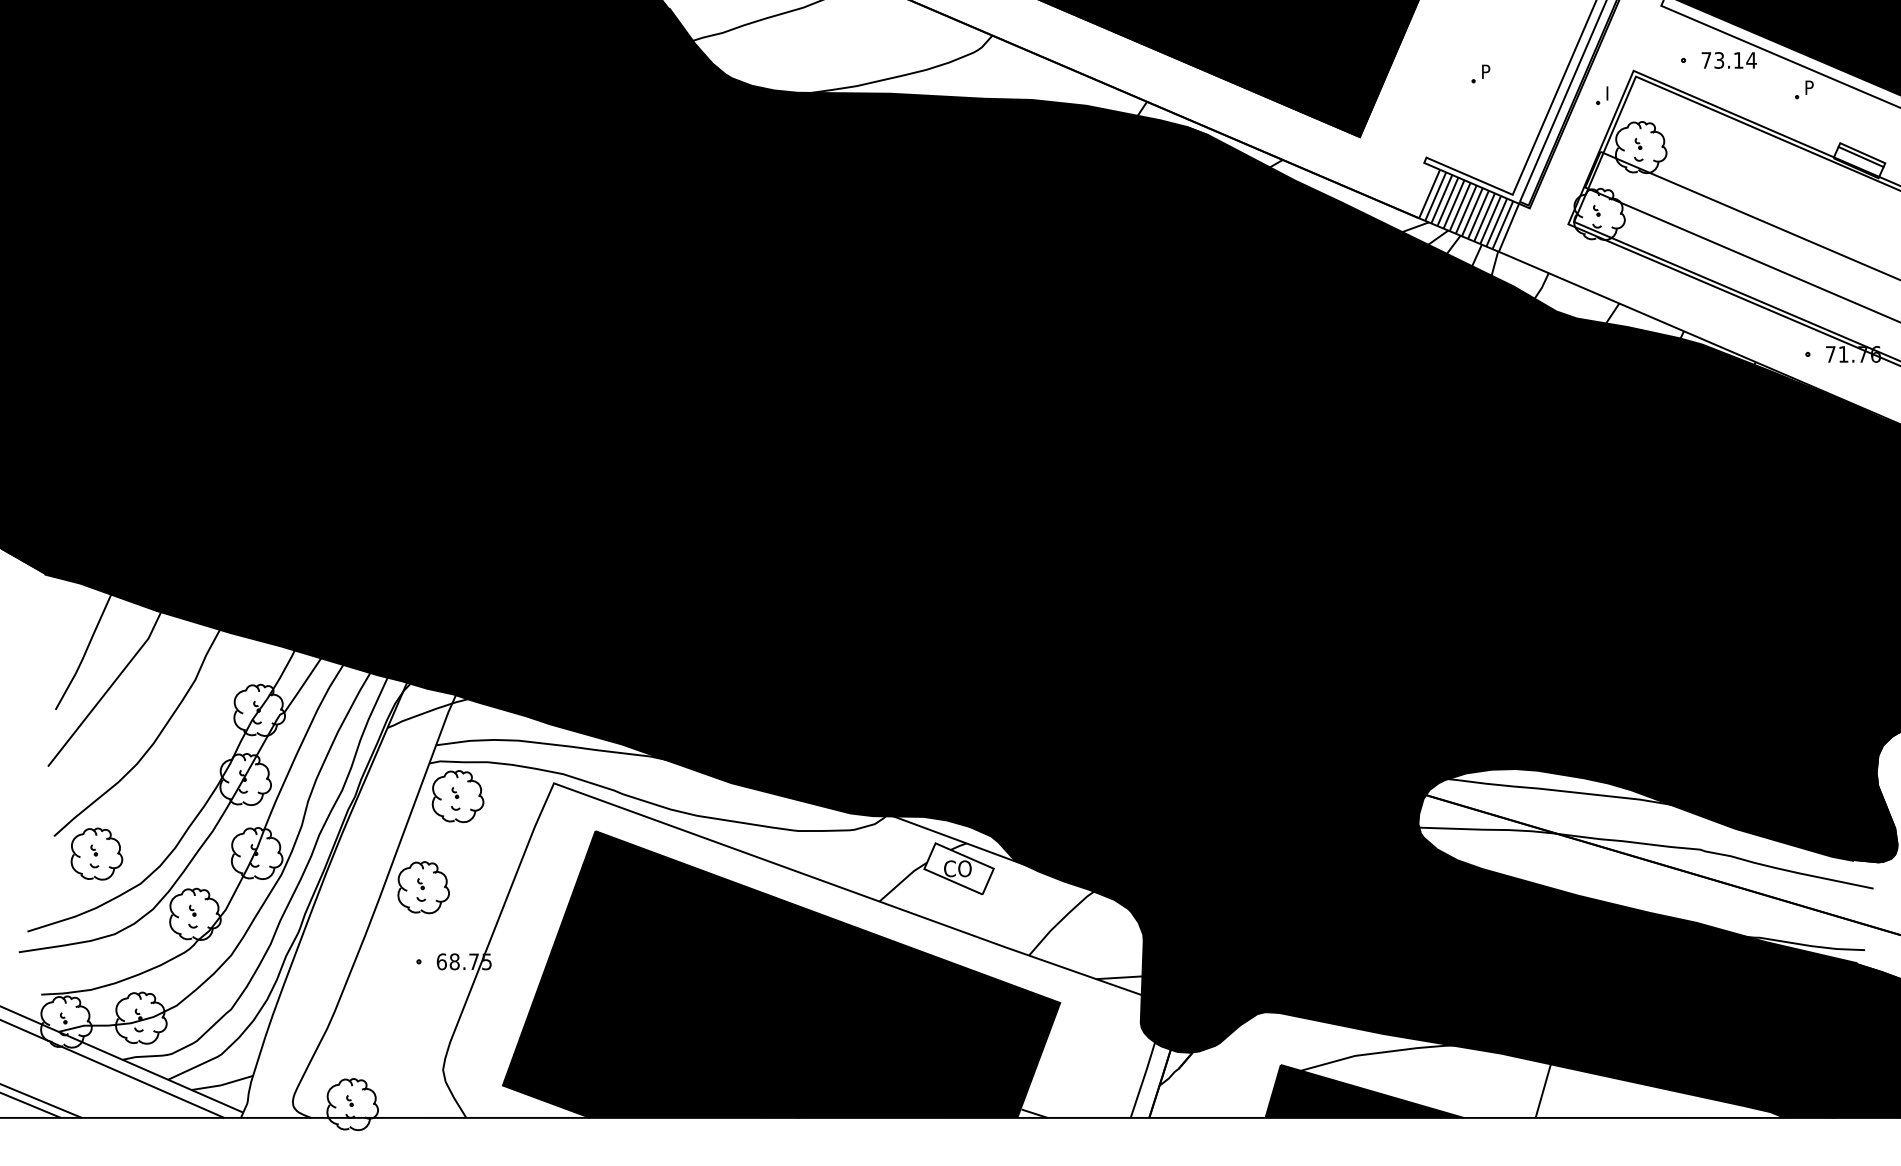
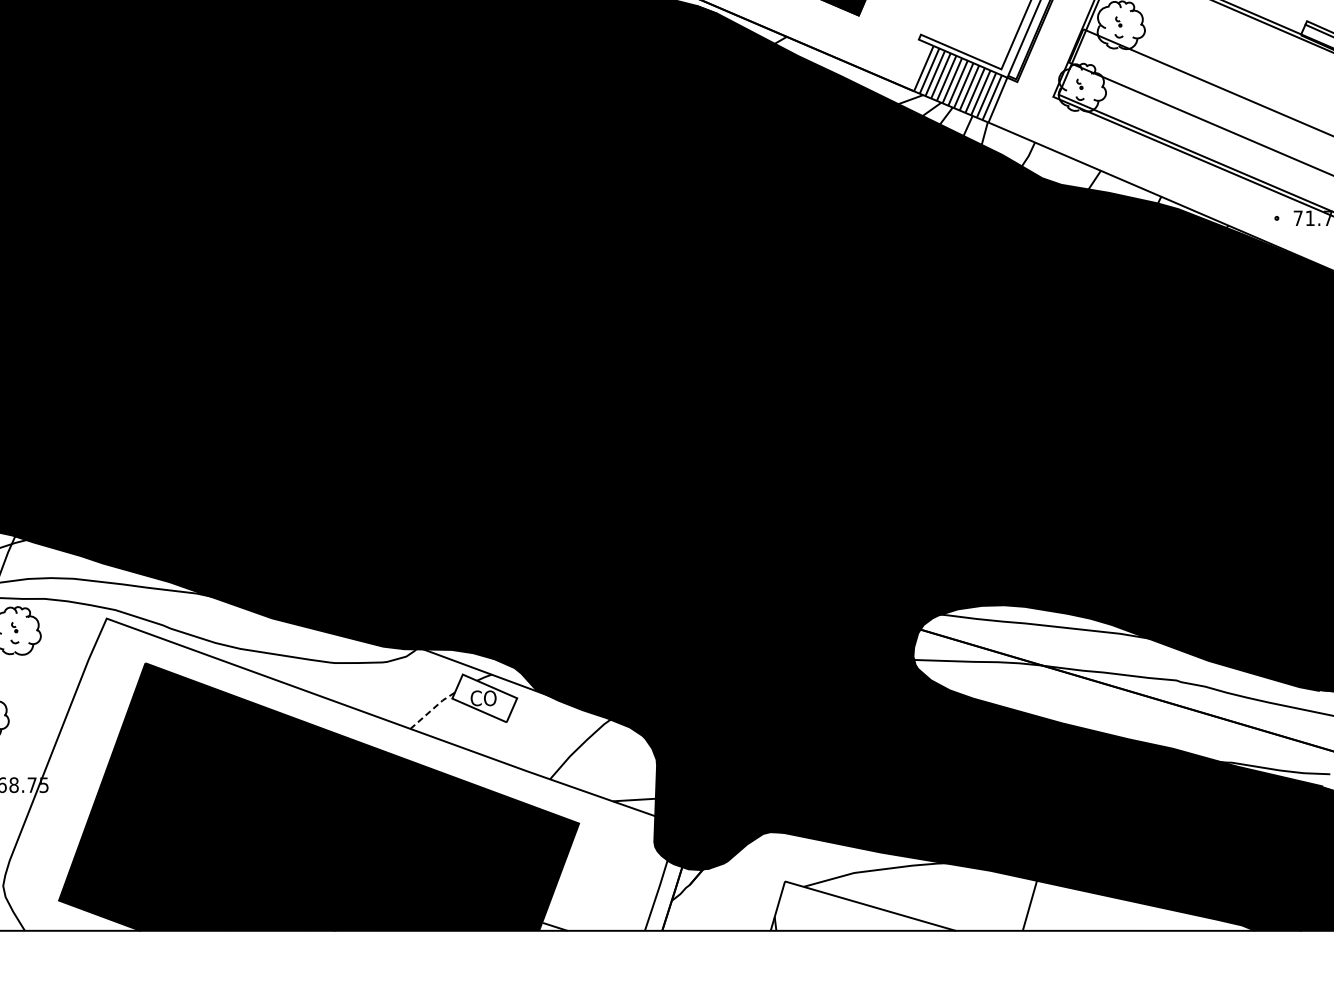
line: (902, 880) -> (431, 709), solid -> dashed
fill: (1364, 1091) -> (863, 906), removed

